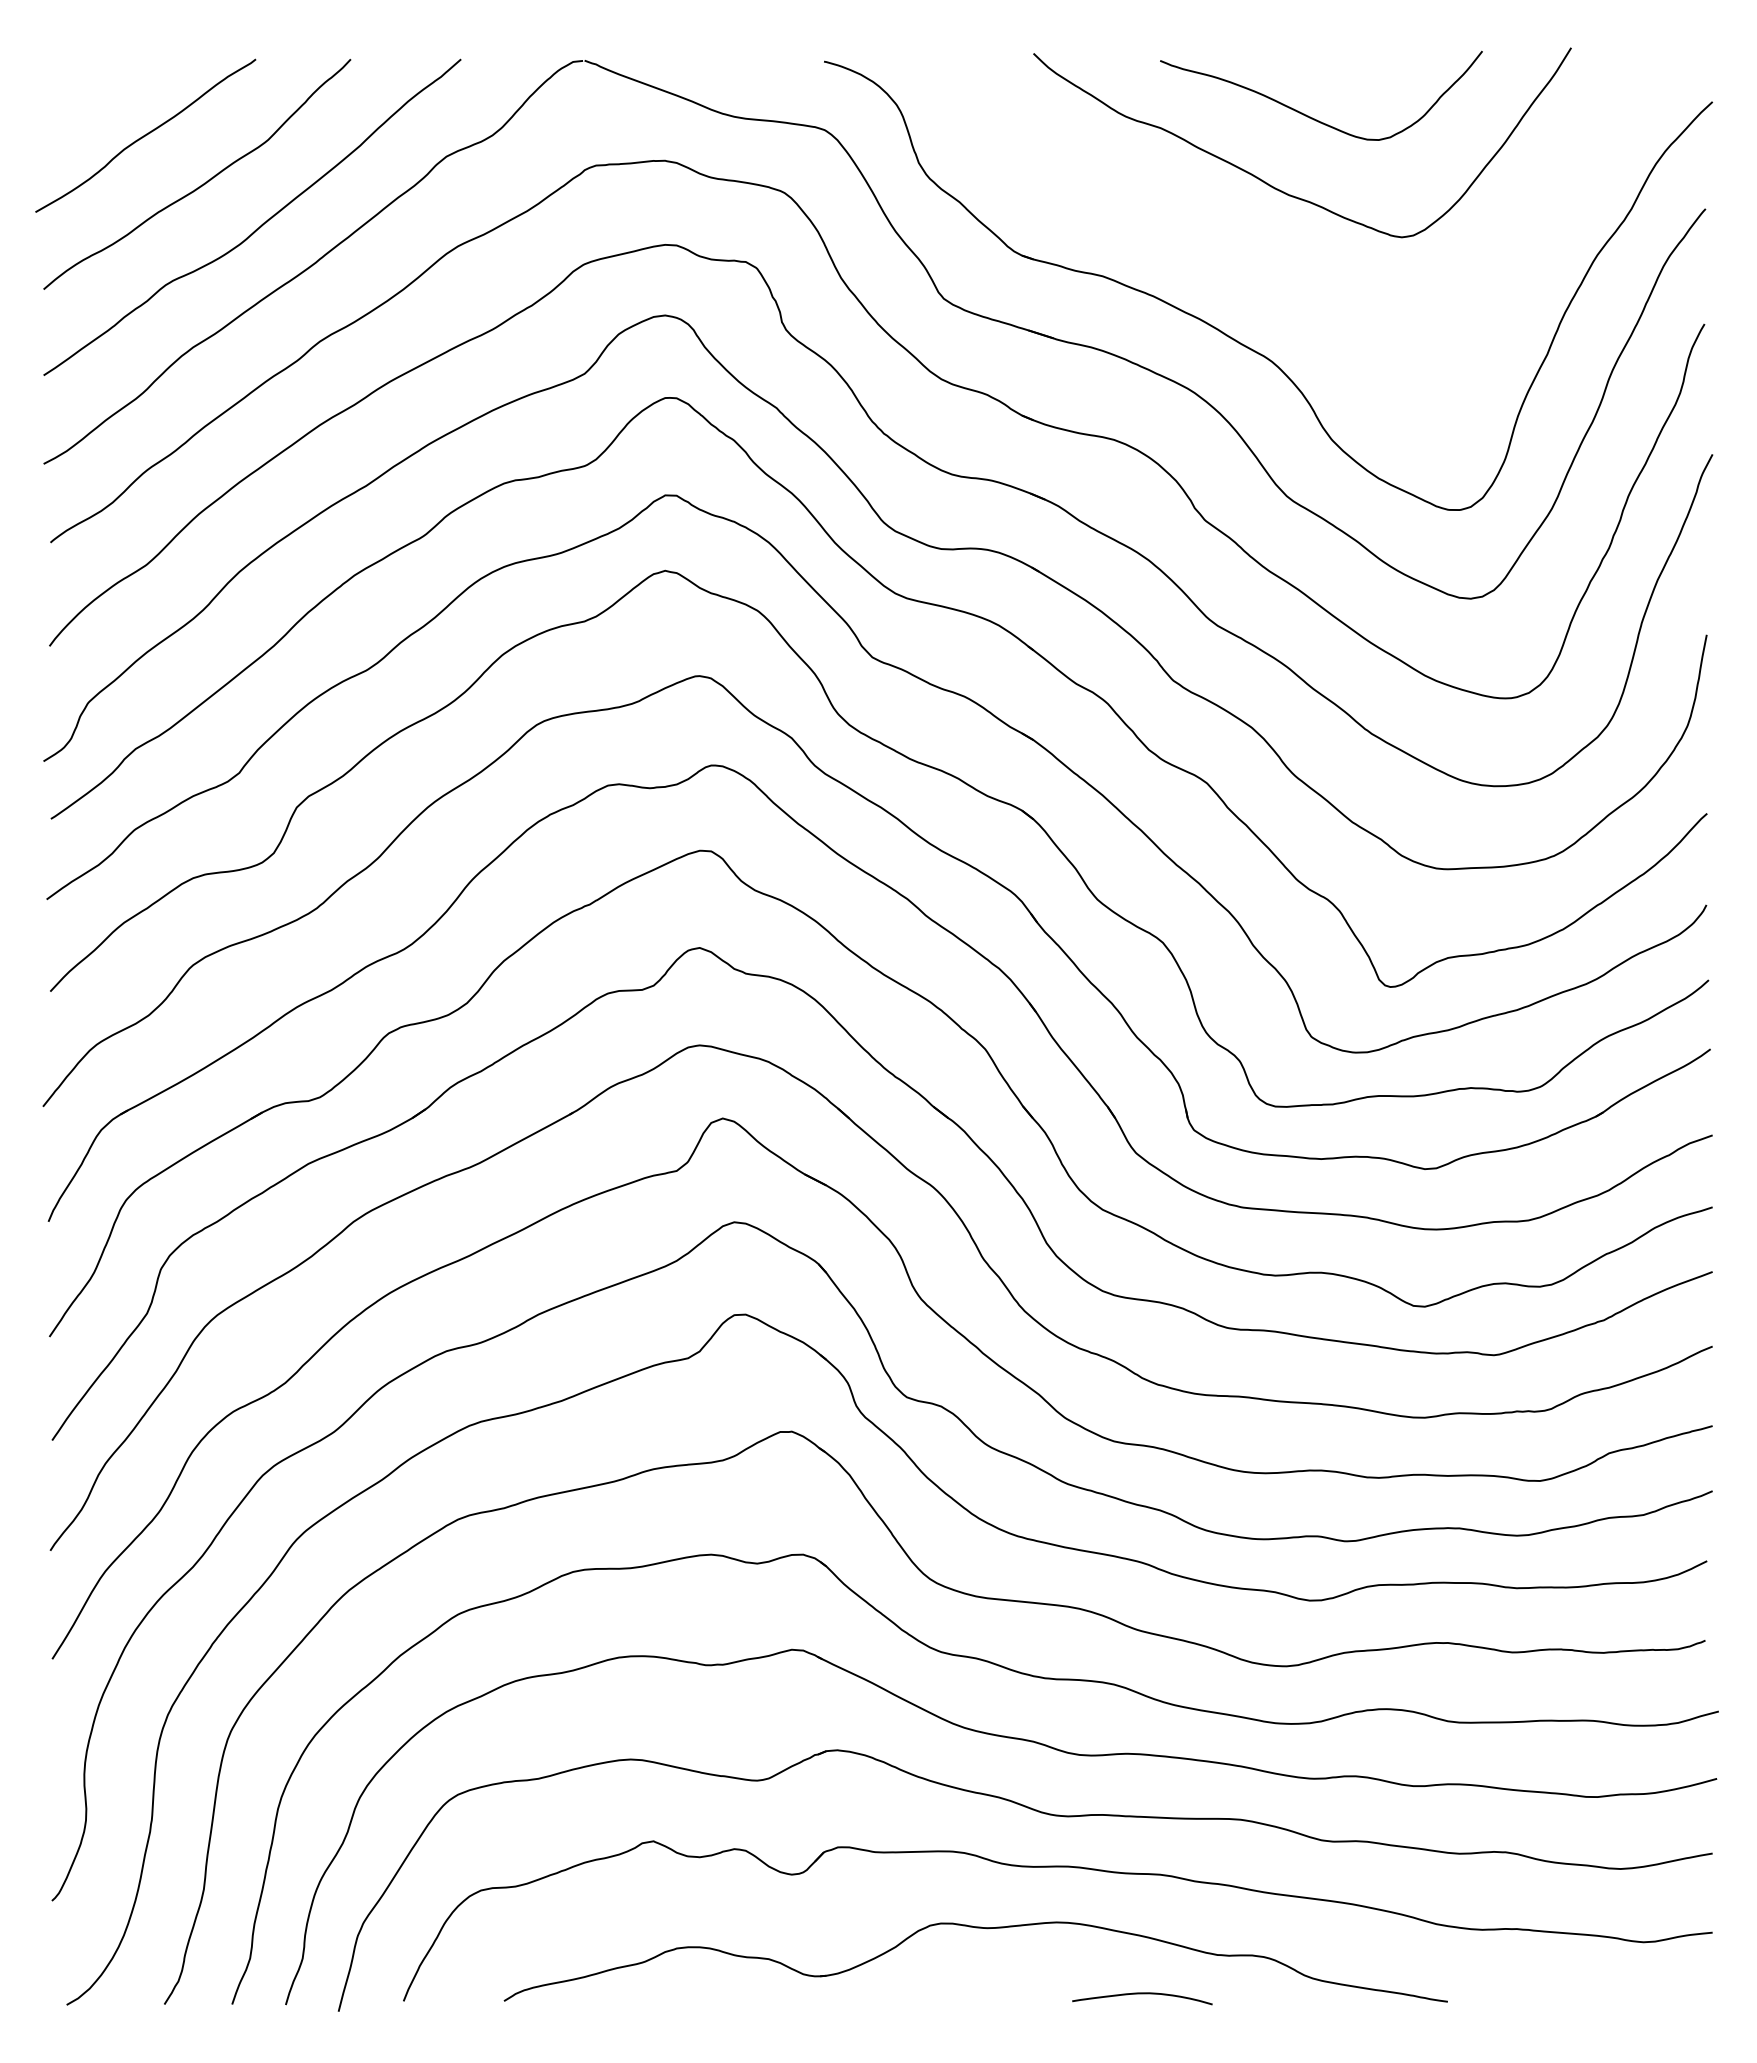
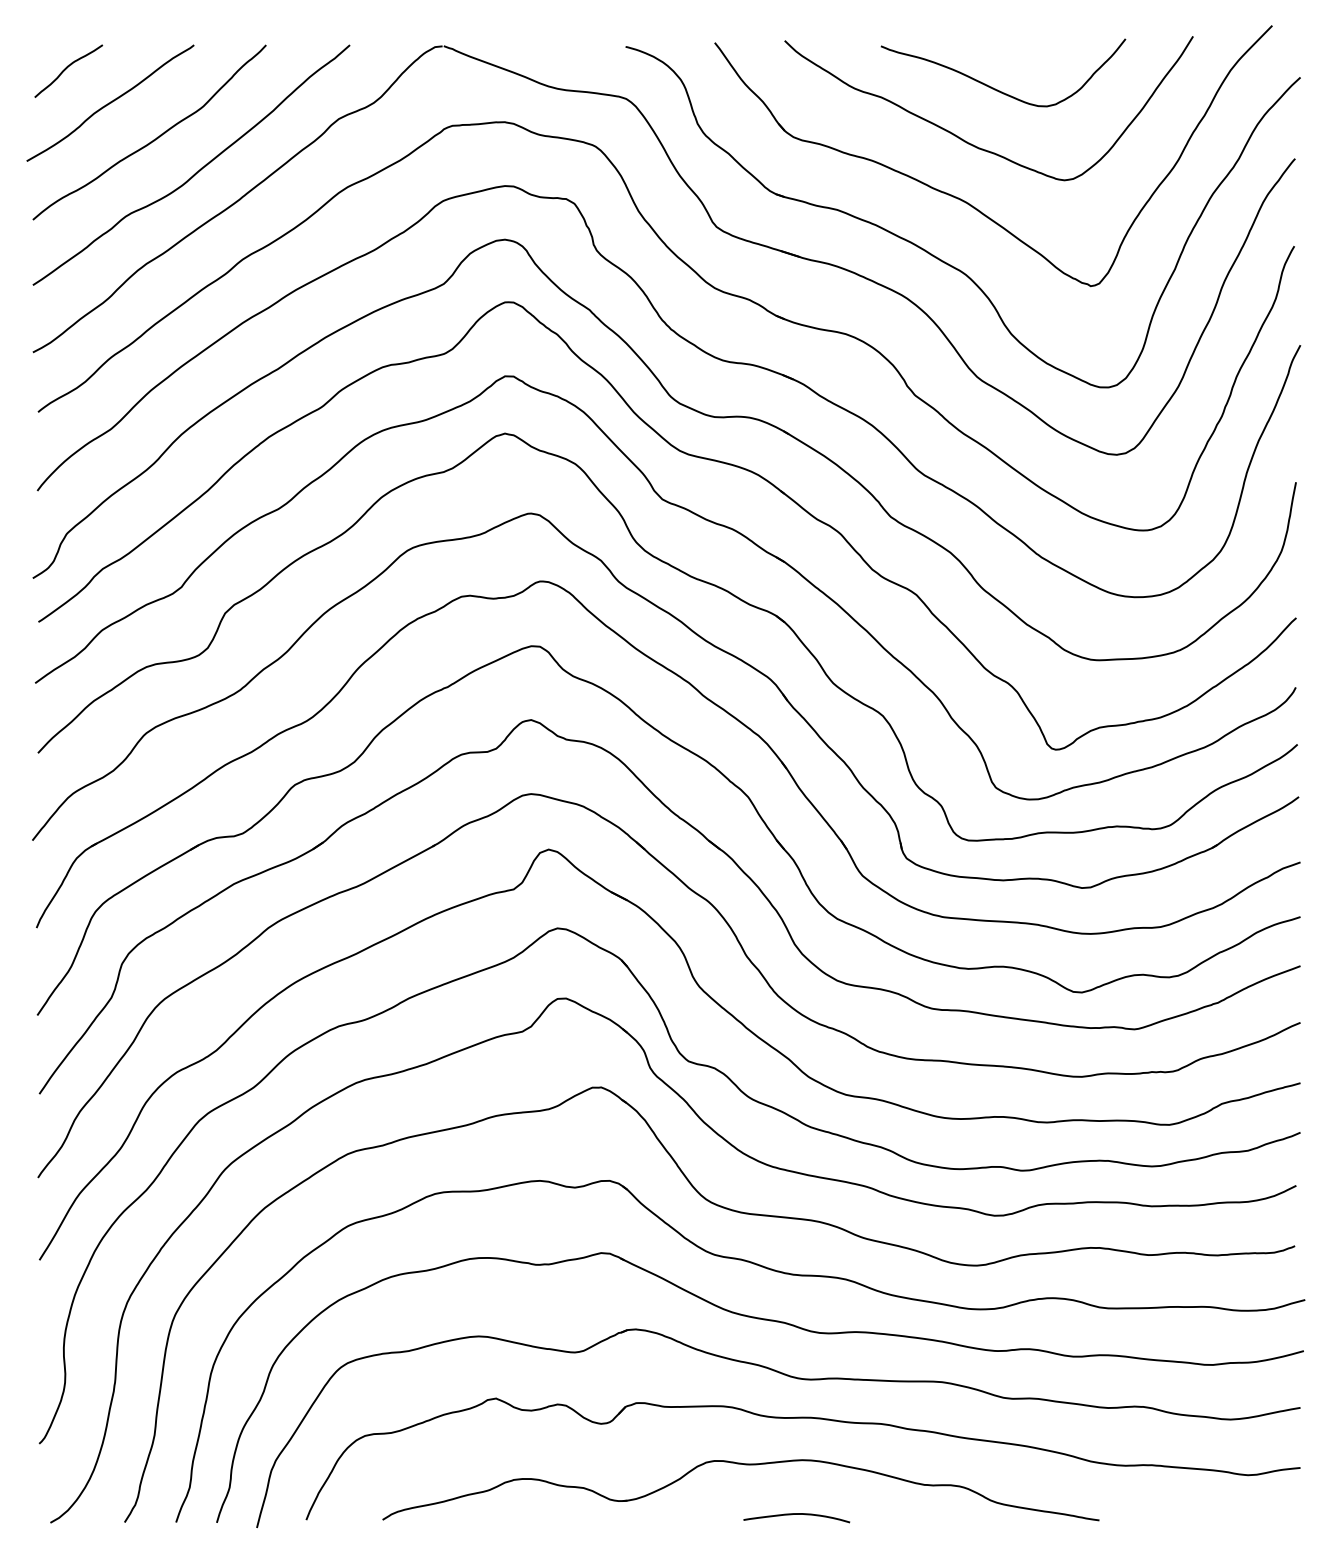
curve: (88, 90) -> (66, 68), added
part: (1276, 267) -> (969, 203), added
curve: (1142, 1994) -> (796, 1514), moved

